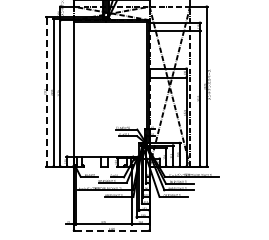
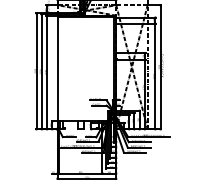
line: (46, 92) -> (36, 71), dashed -> solid
line: (112, 230) -> (87, 178), dashed -> solid

